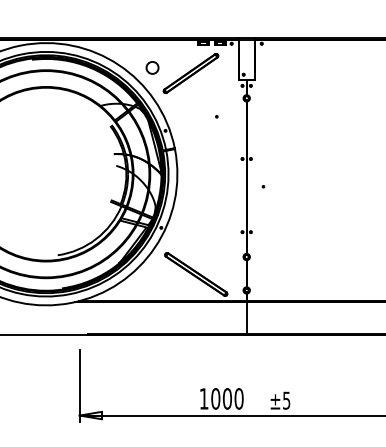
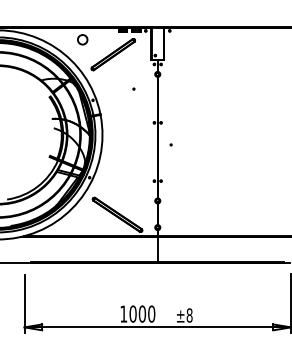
circle: (152, 67) -> (82, 39), moved
text: (286, 400) -> (189, 315), ±5 -> ±8

